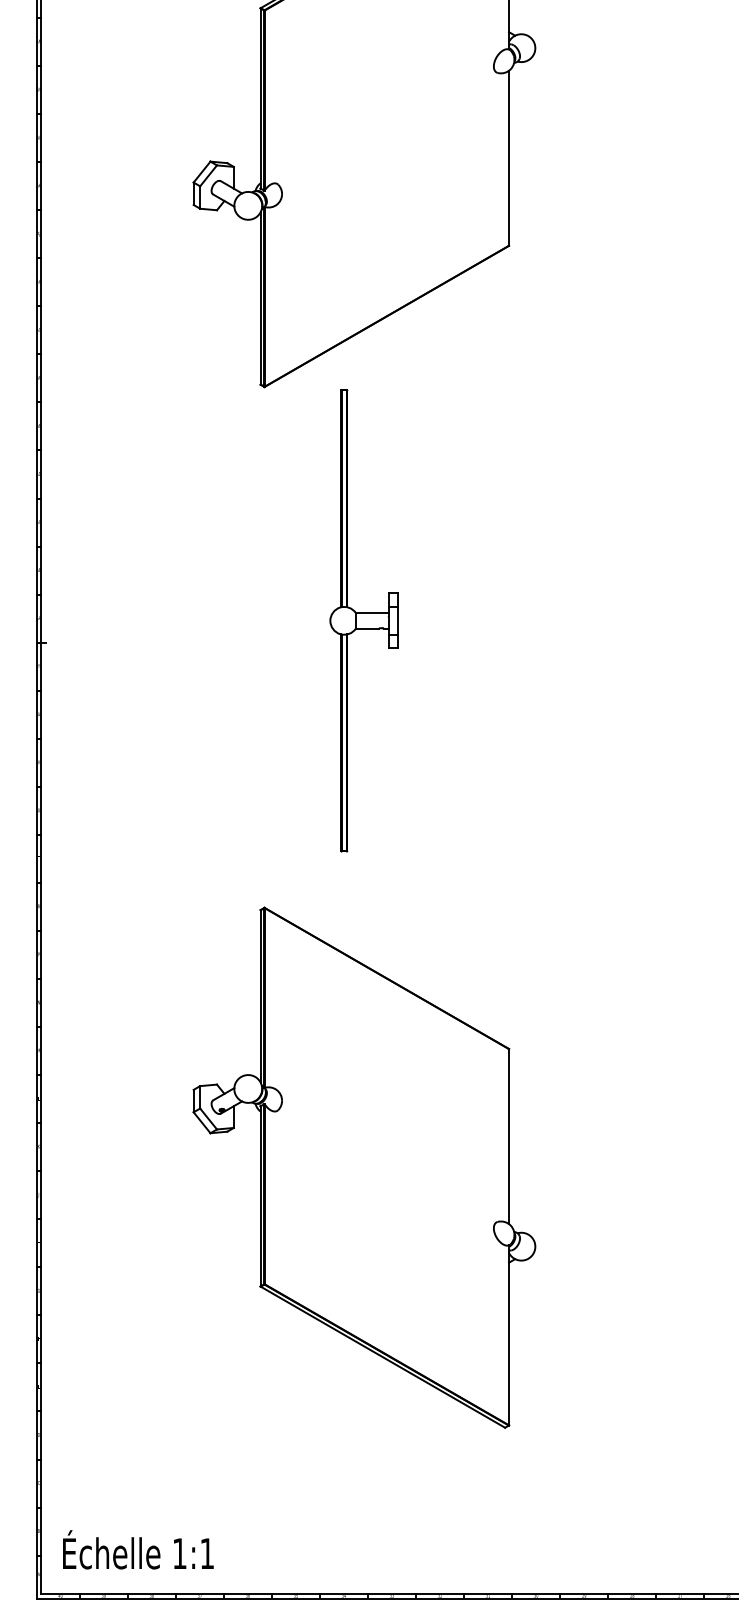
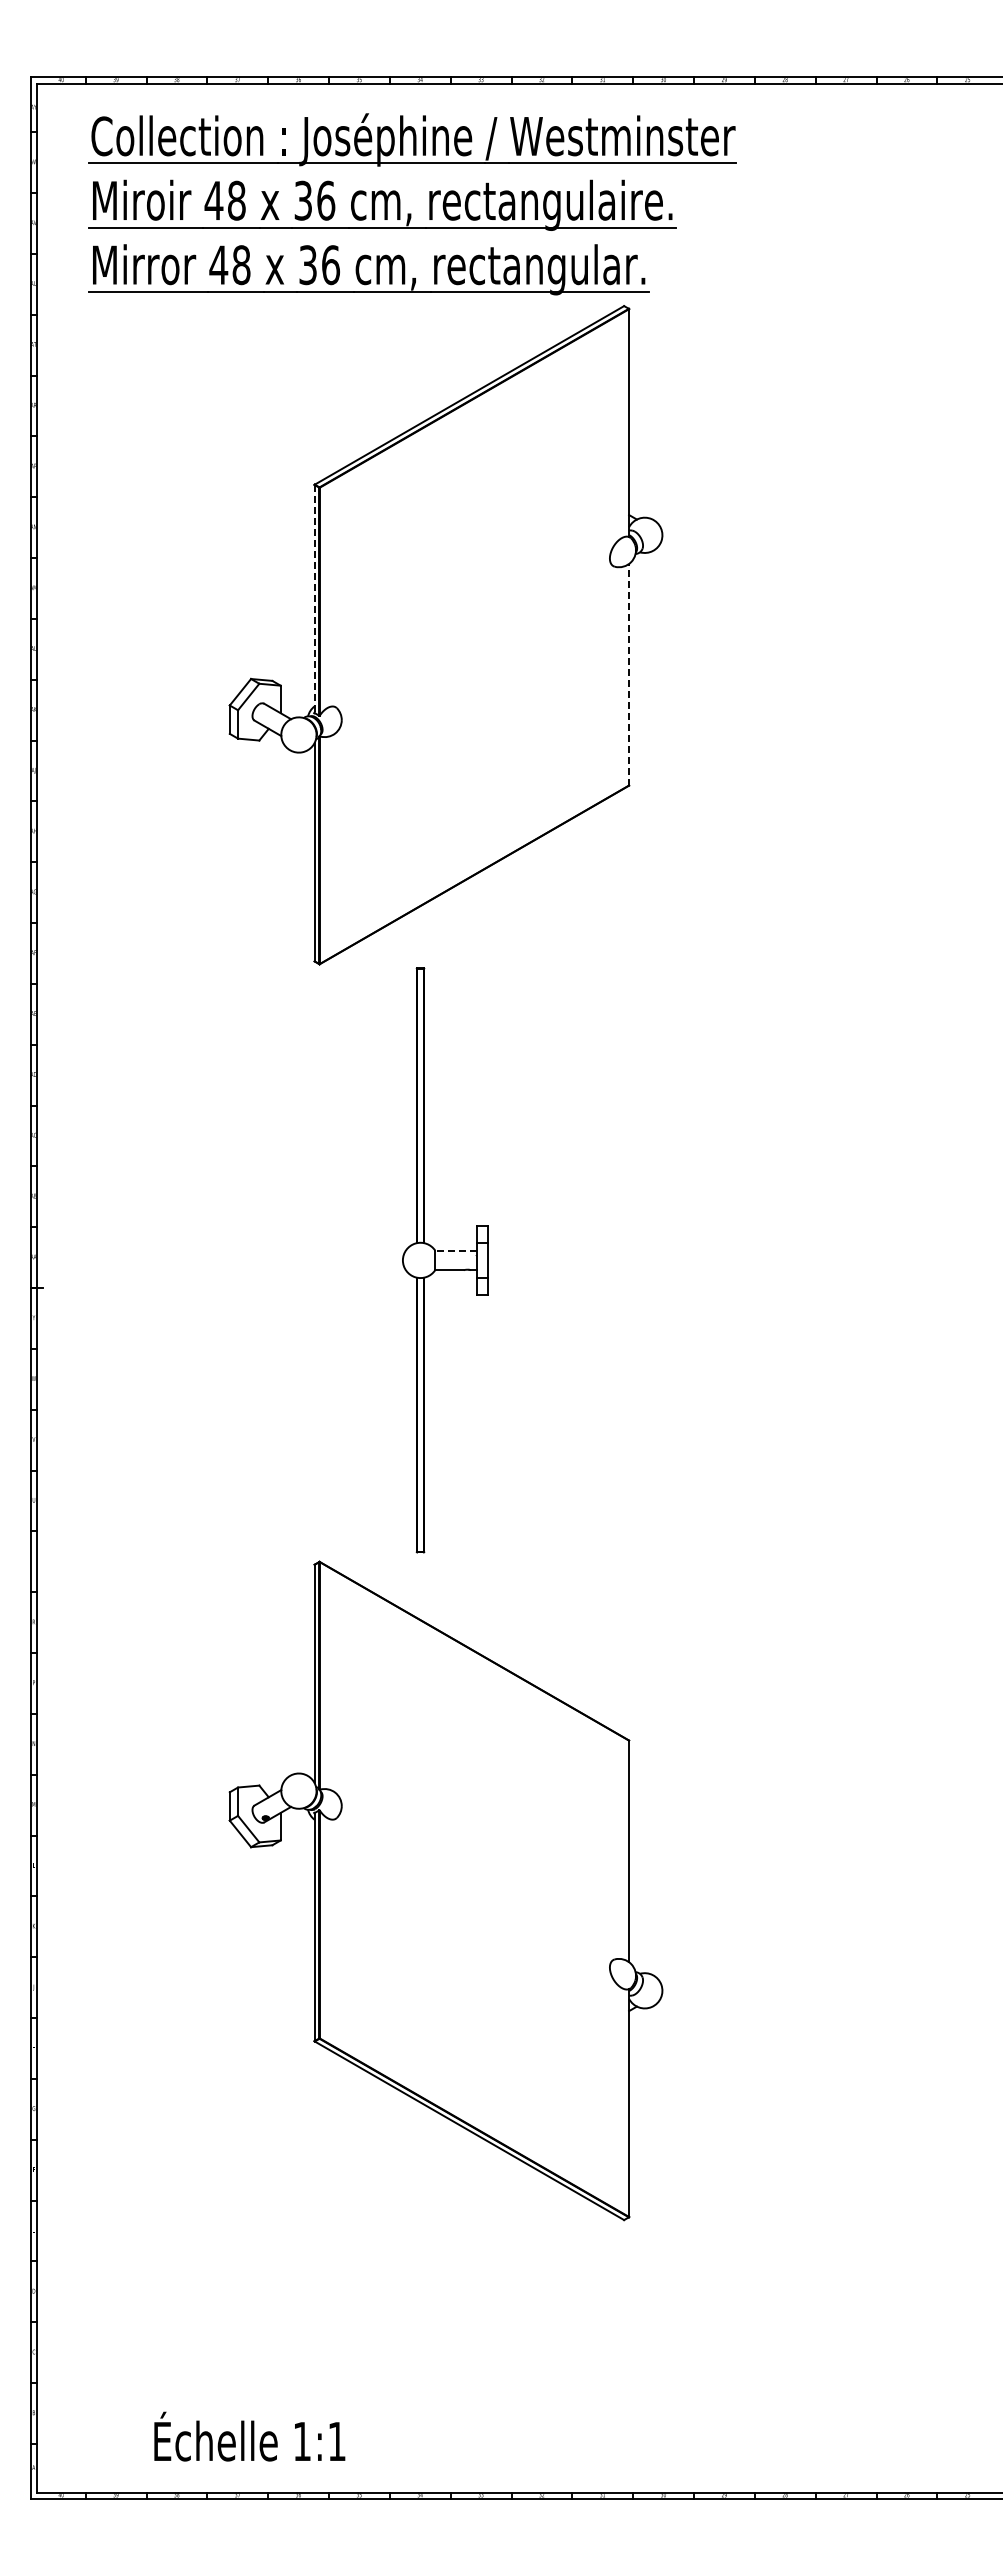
line: (260, 98) -> (314, 599), solid -> dashed
line: (509, 158) -> (629, 674), solid -> dashed
line: (371, 613) -> (455, 1250), solid -> dashed
part: (364, 1167) -> (445, 1890), moved
text: (138, 1549) -> (249, 2436), moved

